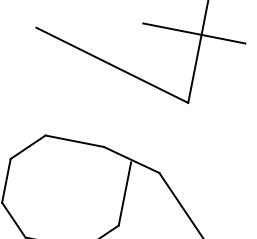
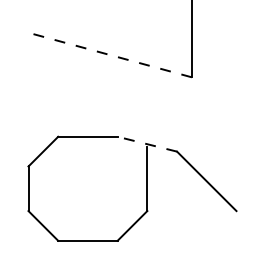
line: (194, 33) -> (184, 8), removed
line: (112, 65) -> (110, 55), solid -> dashed
line: (131, 160) -> (147, 144), solid -> dashed

